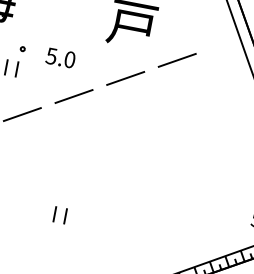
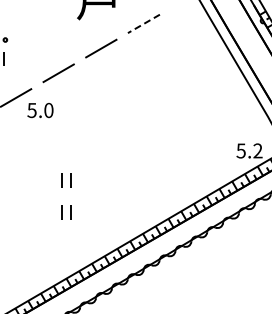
text: (60, 58) -> (40, 110), moved
line: (176, 60) -> (143, 24), solid -> dashed
part: (53, 250) -> (66, 212), added

